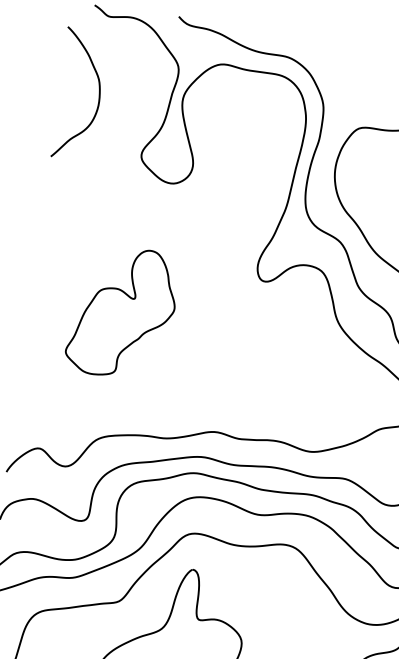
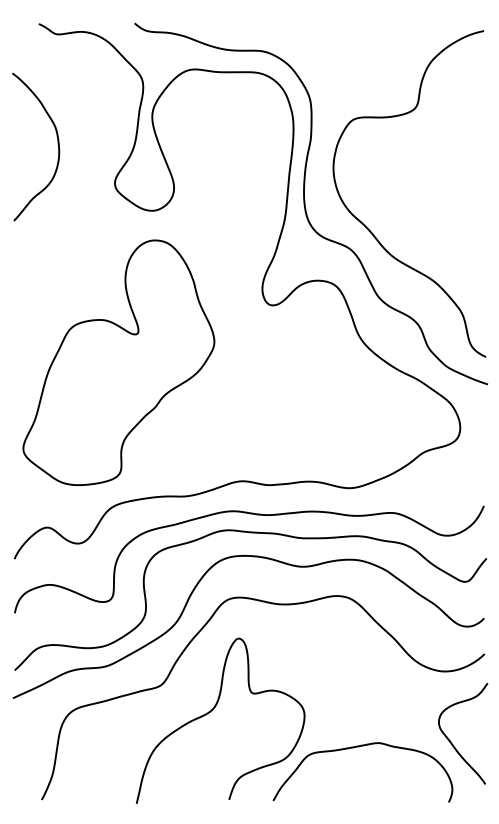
curve: (98, 94) -> (57, 144), moved
part: (122, 312) -> (118, 362), size x1.67

